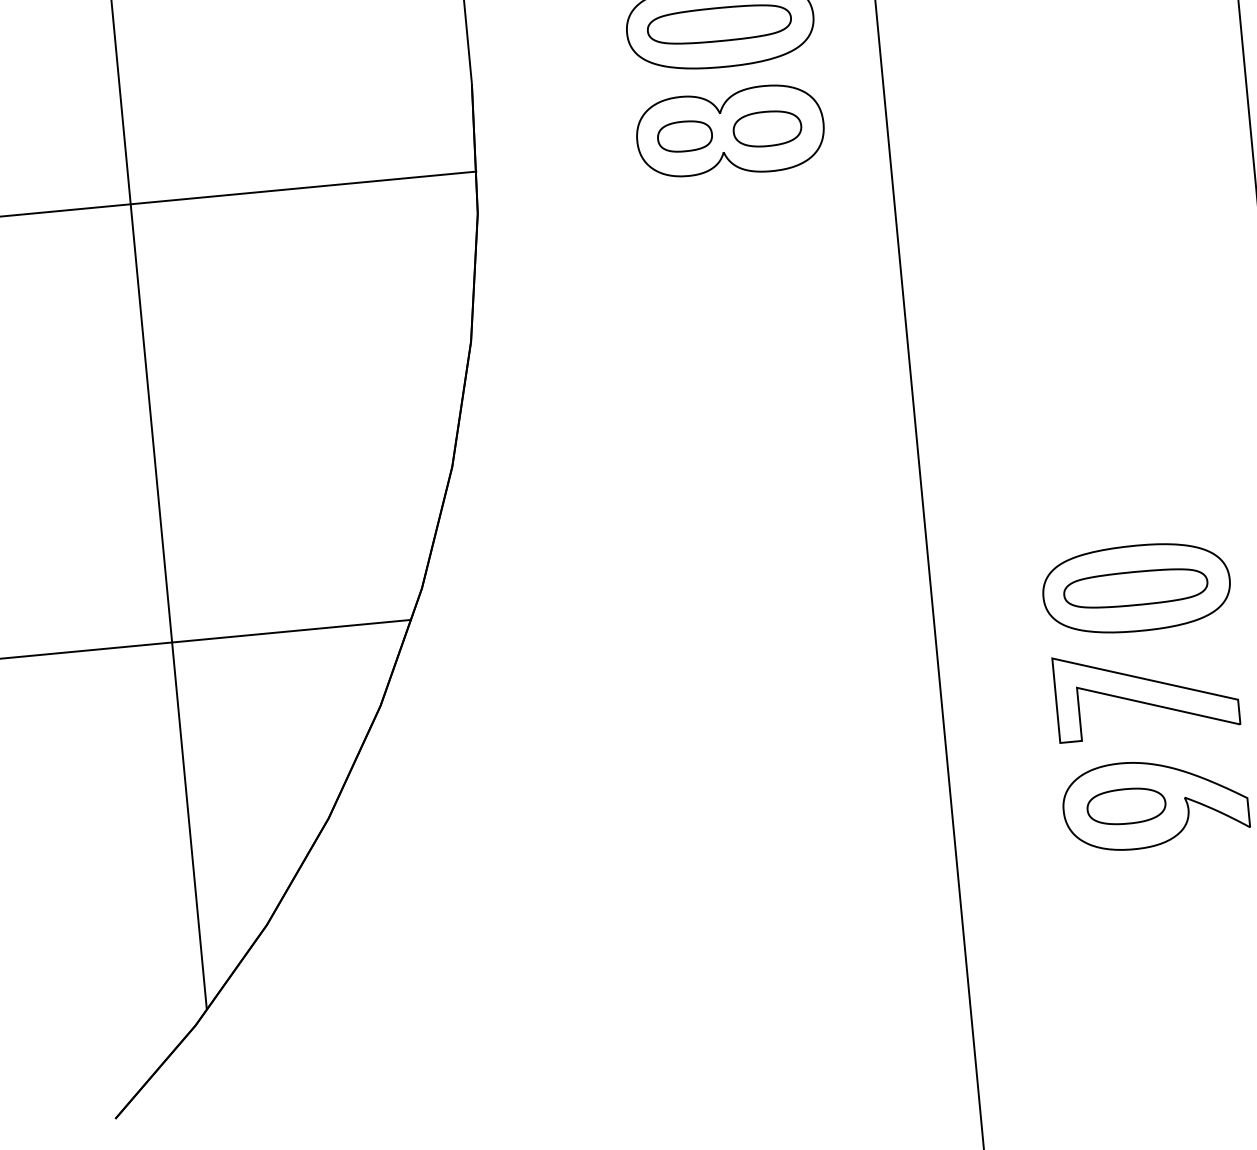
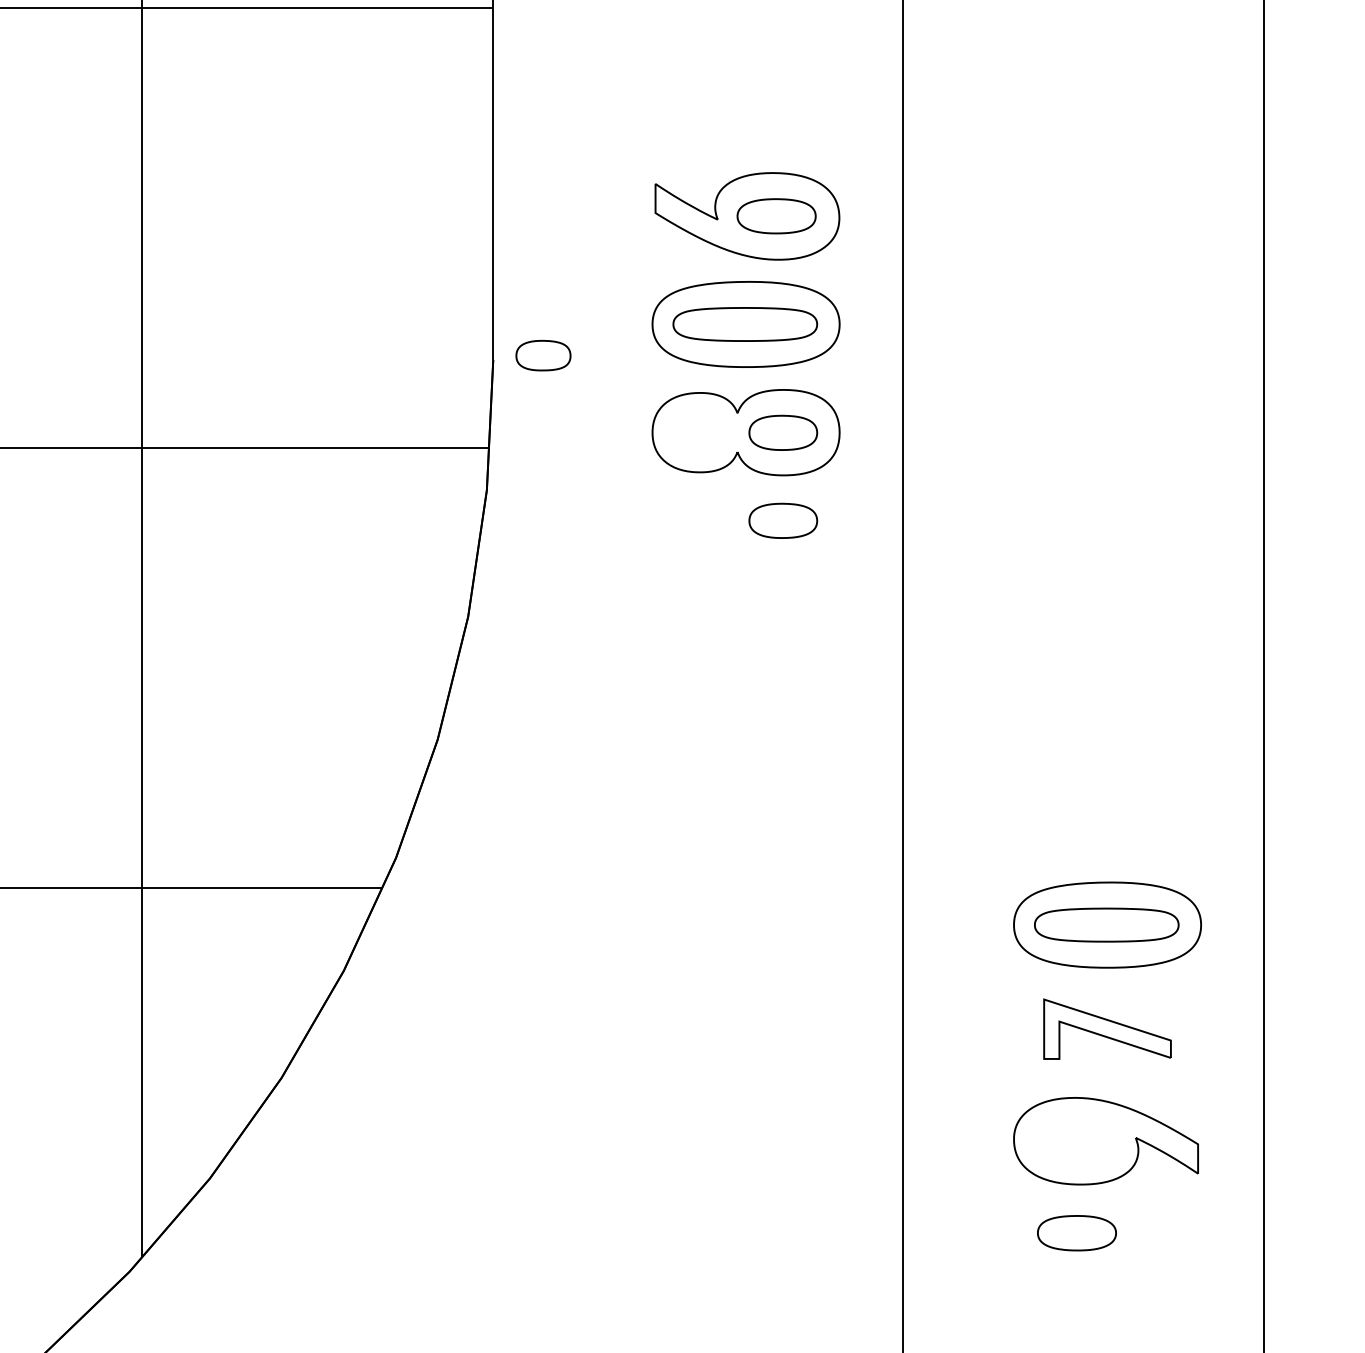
part: (685, 136) -> (543, 355), moved
part: (775, 216) -> (783, 520), added
part: (1146, 691) -> (1107, 1028), size x0.7
part: (1126, 806) -> (1076, 1233), moved

